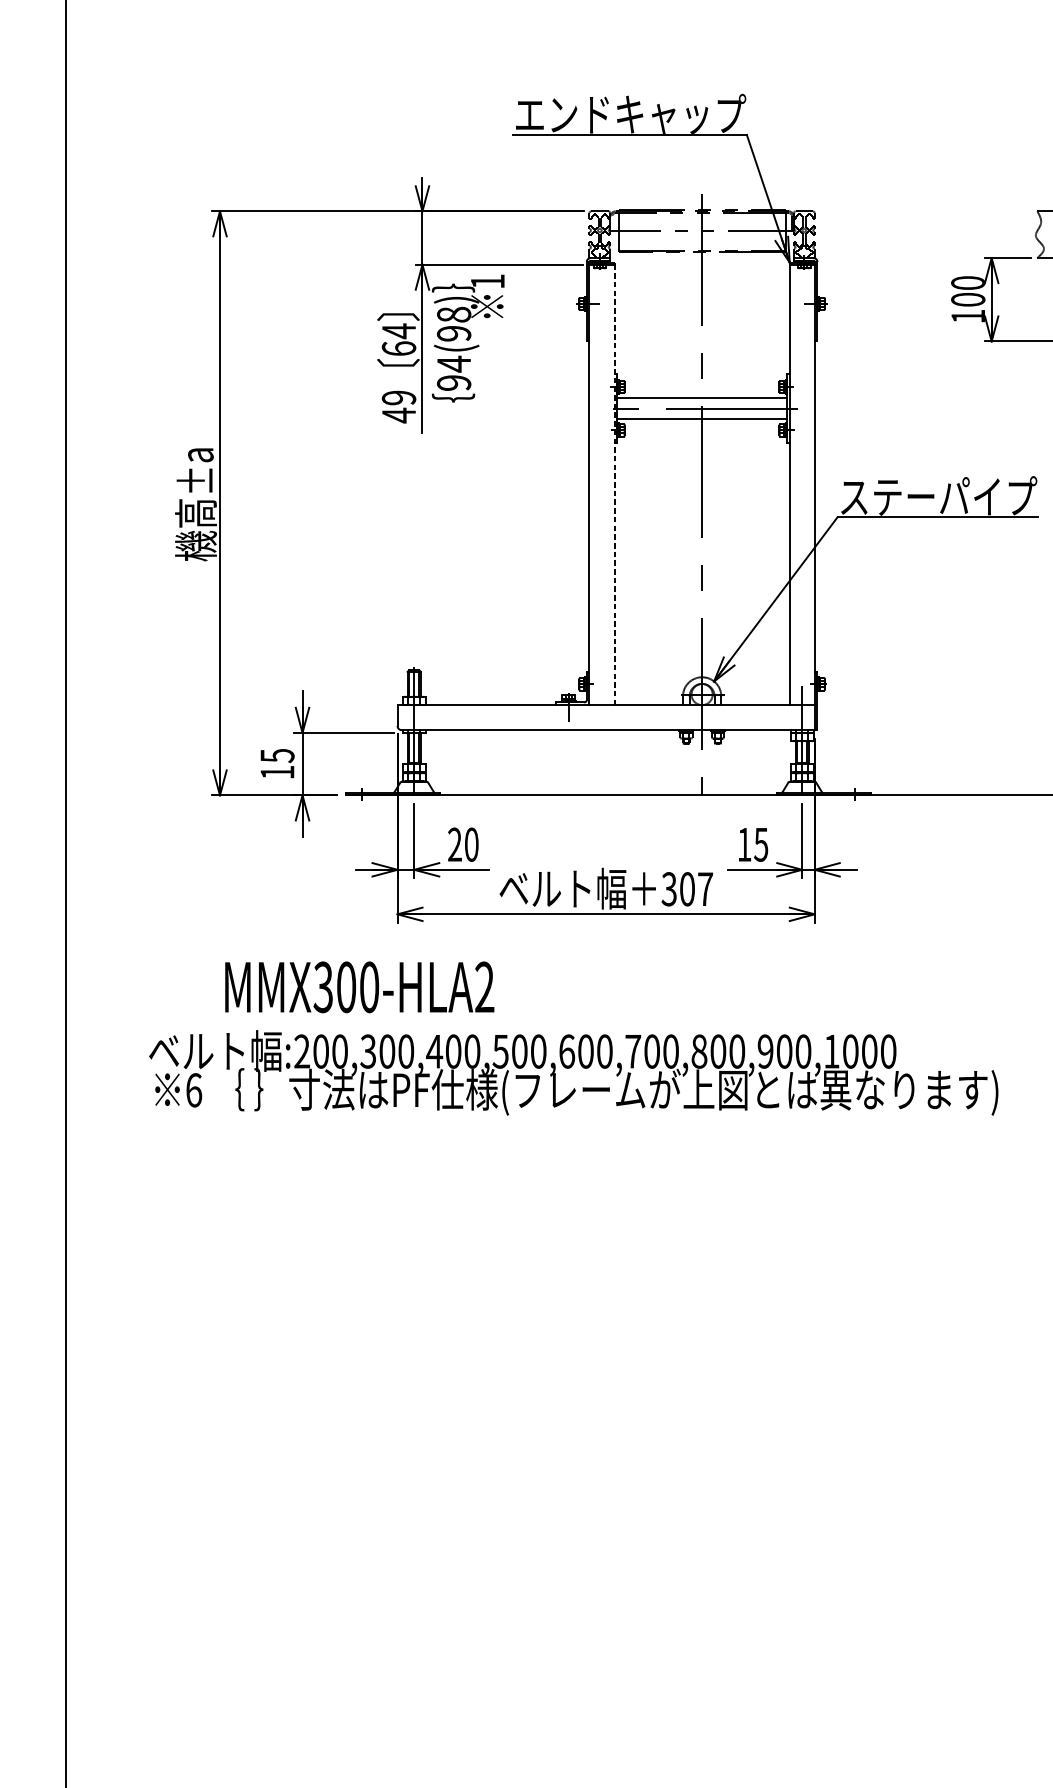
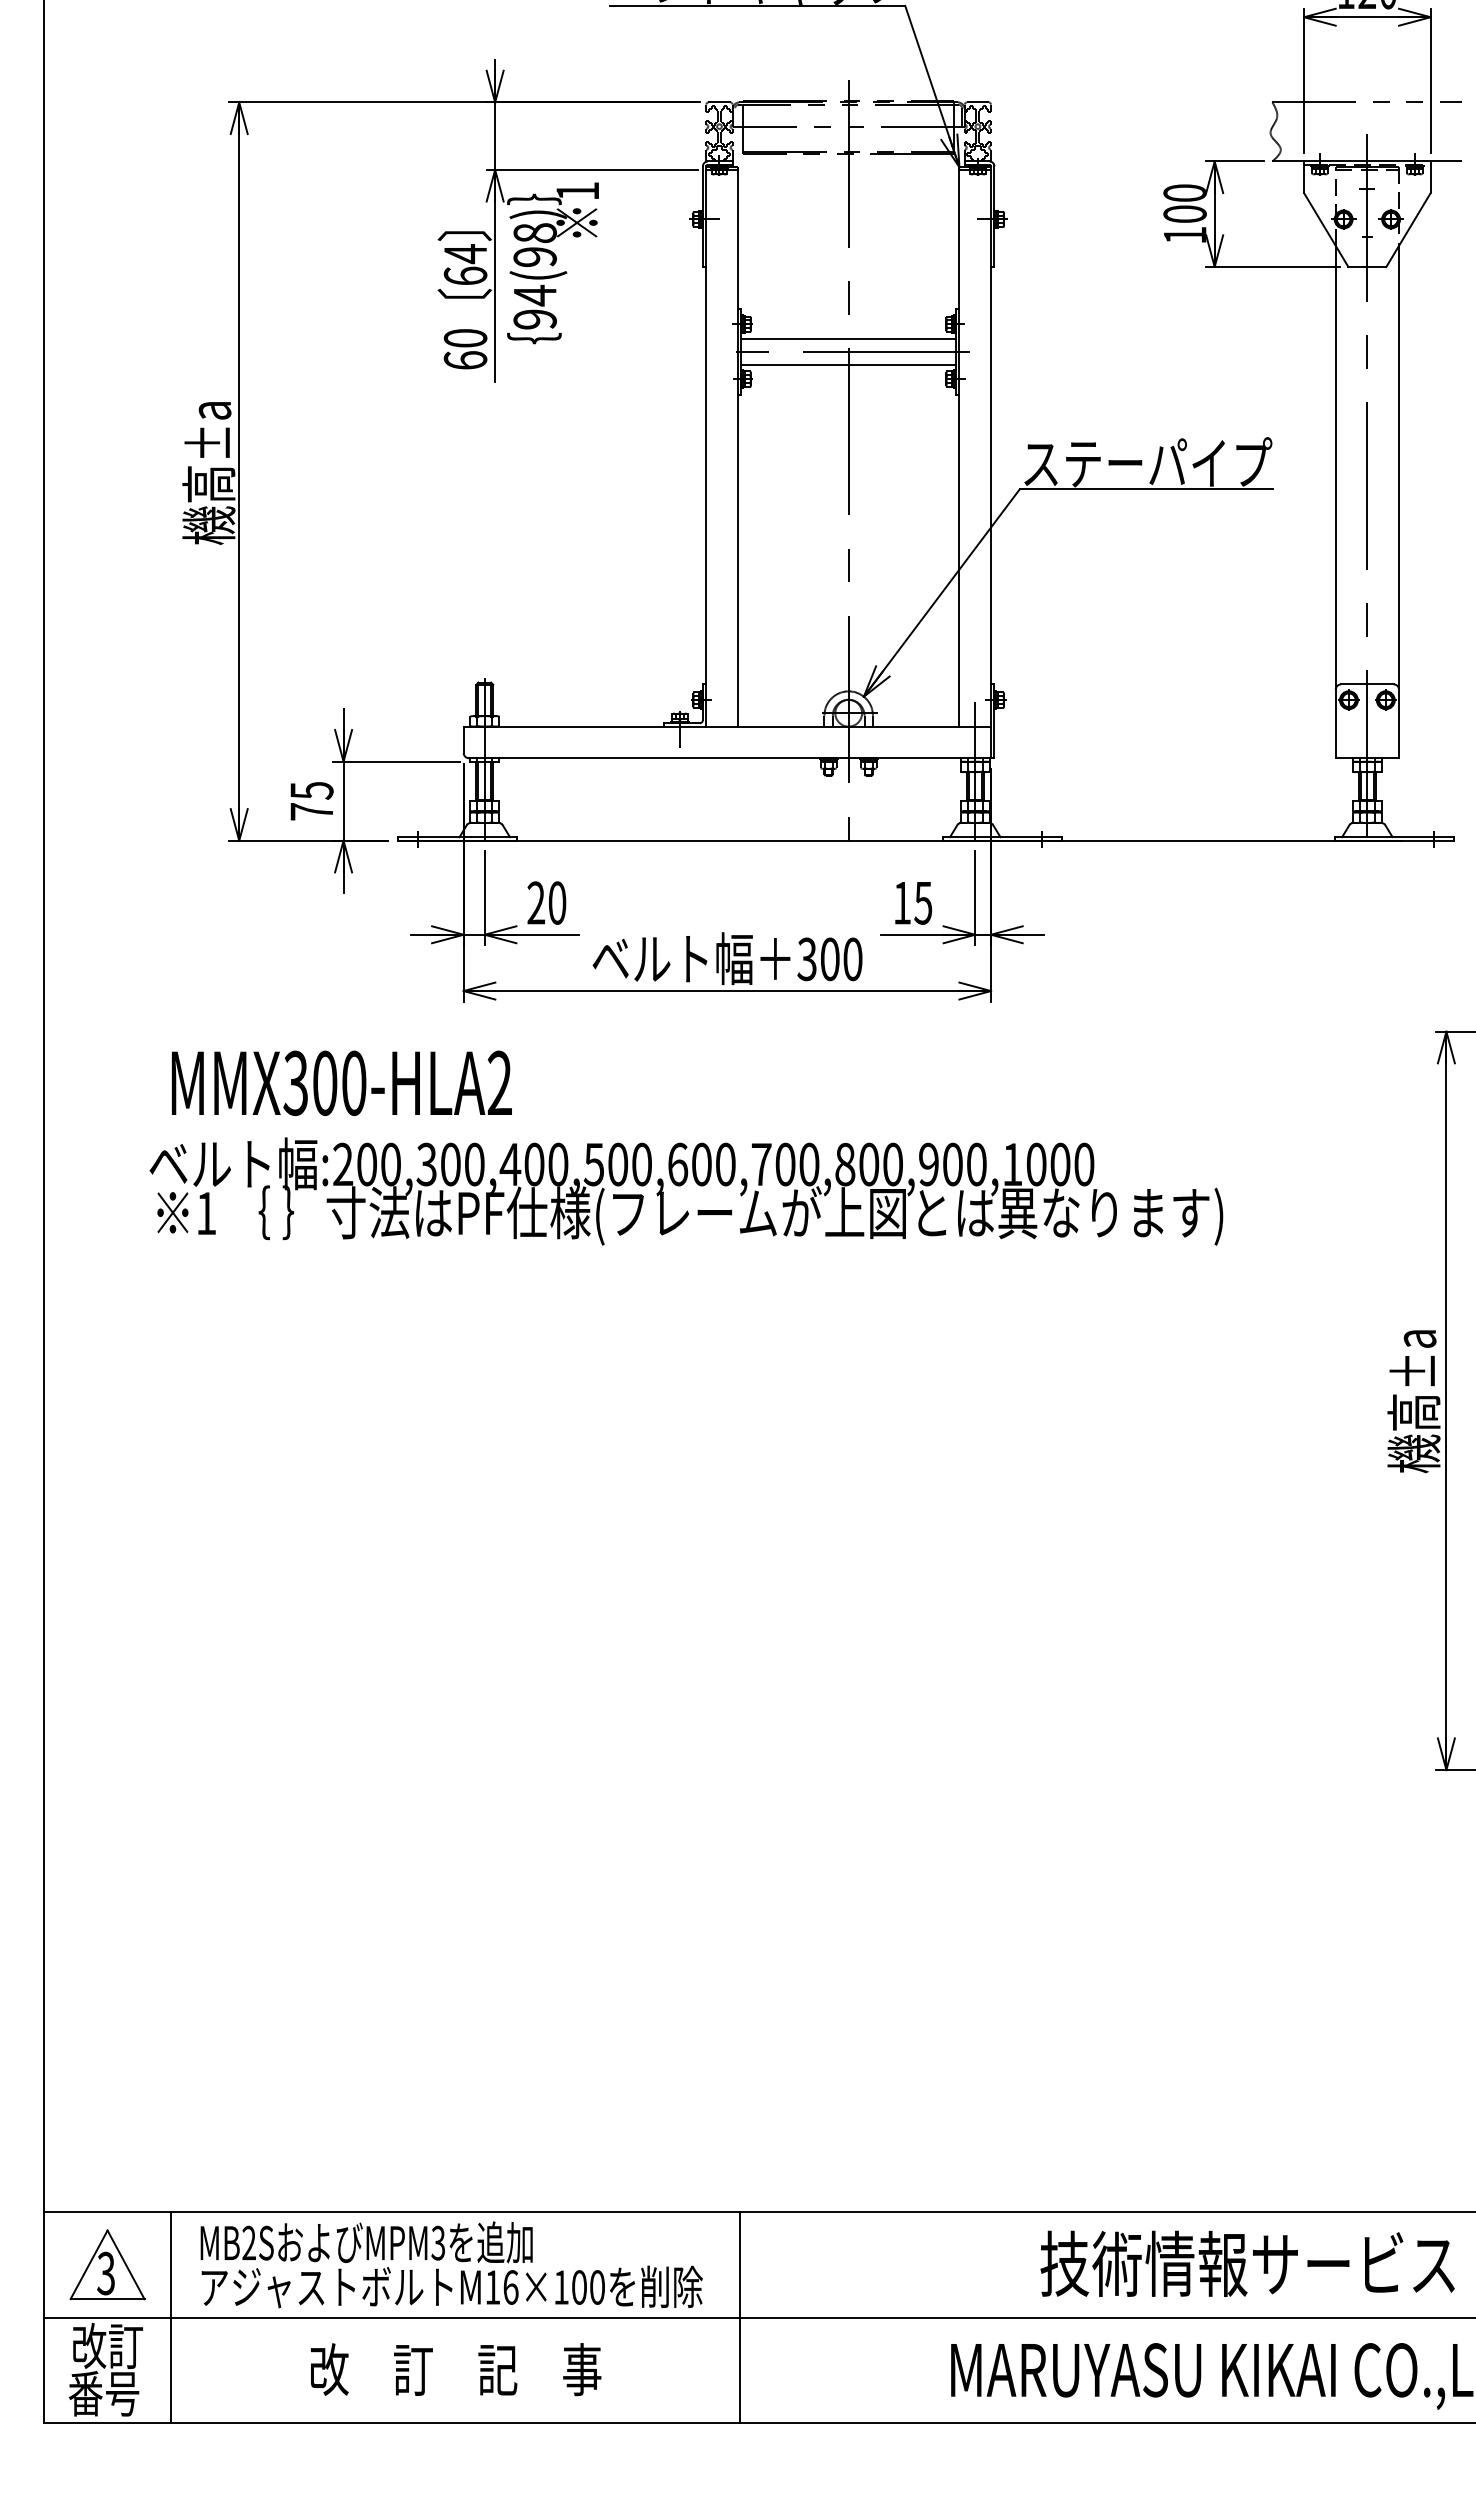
text: (398, 406) -> (465, 349), 49 -> 60
line: (614, 484) -> (737, 447), dashed -> solid
text: (277, 772) -> (311, 811), 15 -> 75
text: (705, 889) -> (852, 959), 307 -> 300
text: (359, 987) -> (341, 1083), moved
text: (194, 1090) -> (206, 1213), 6 -> 1

